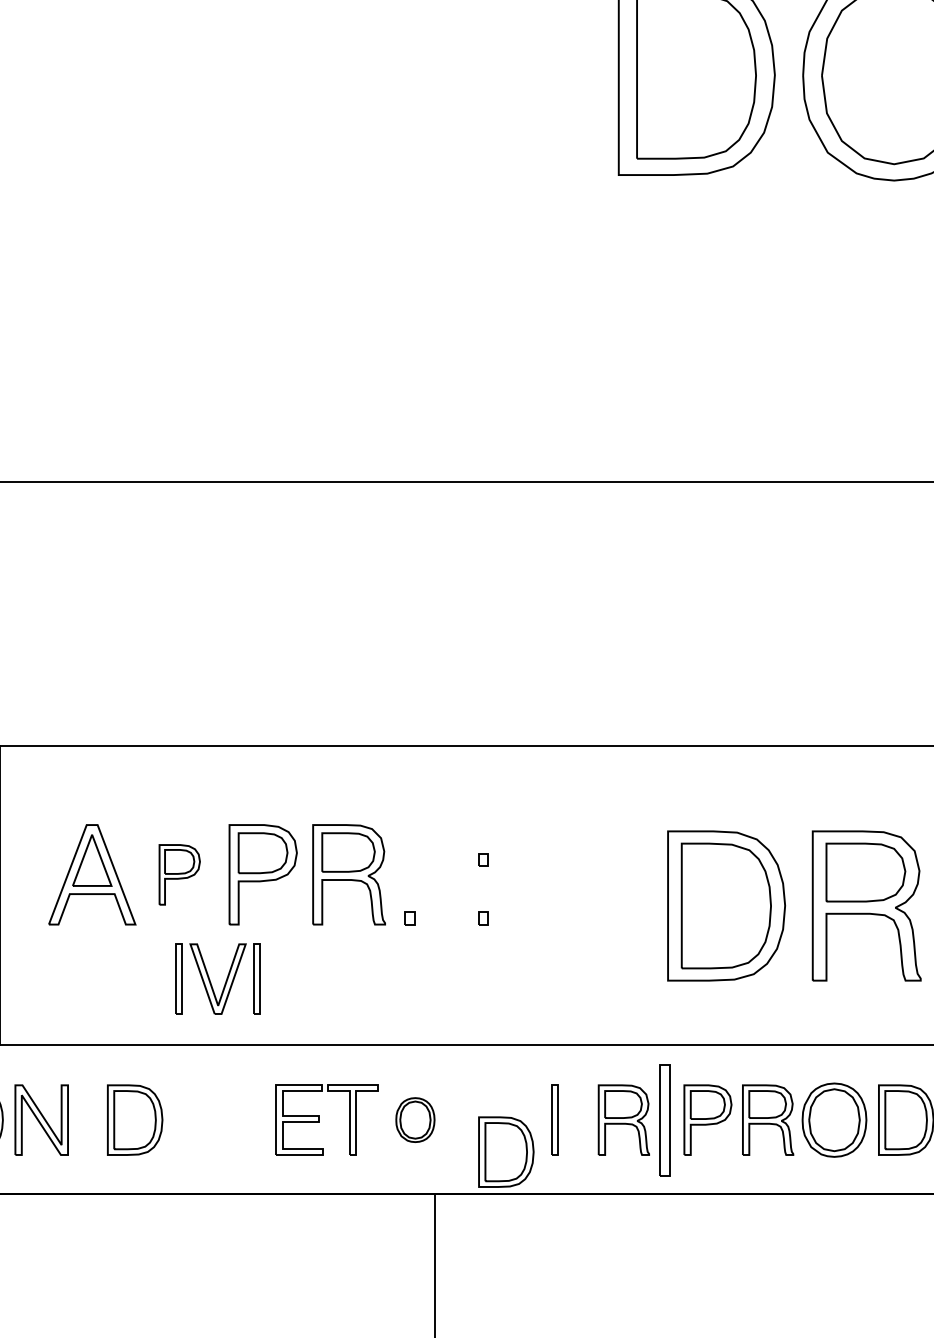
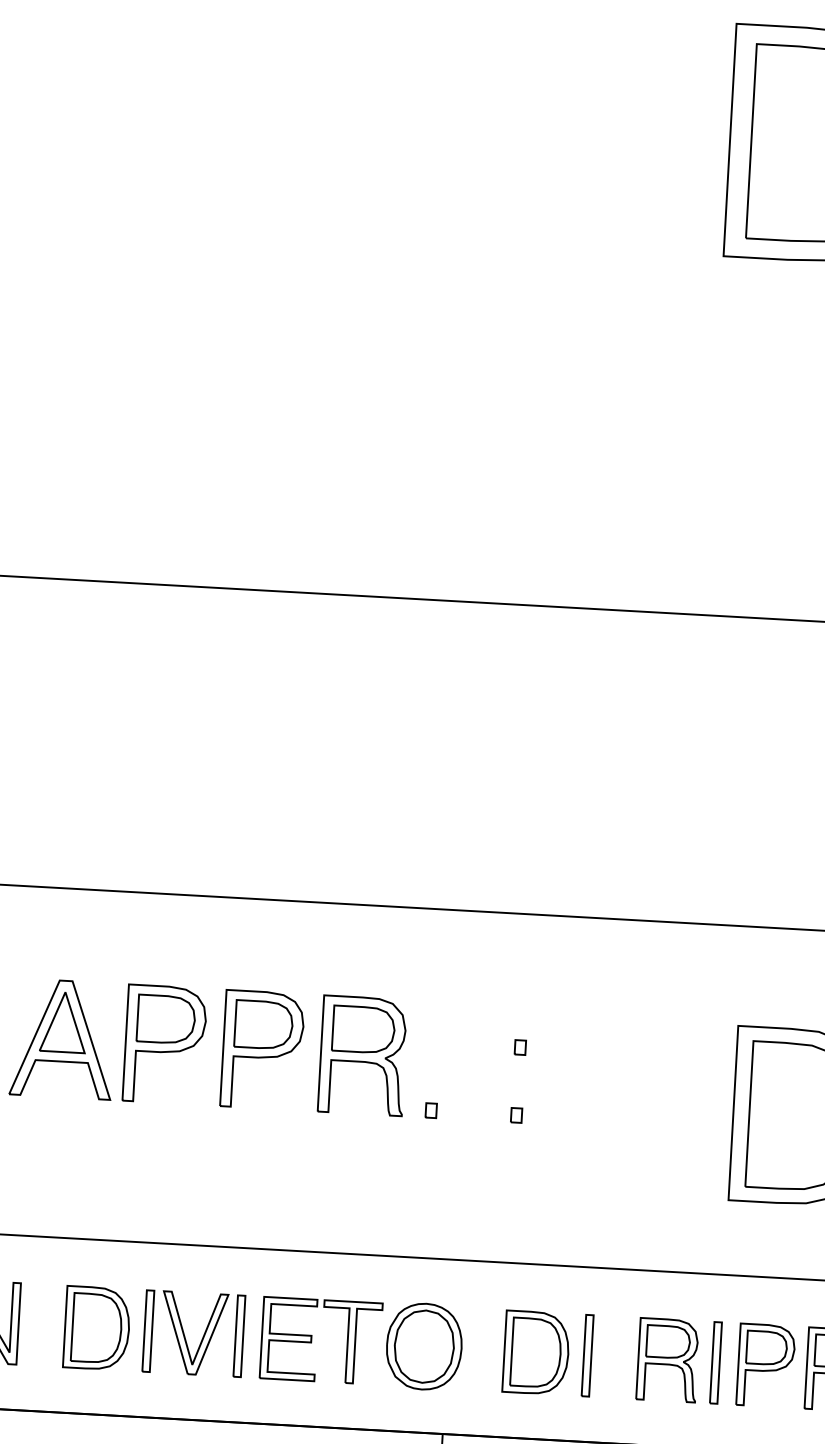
part: (179, 874) -> (164, 1044), size x1.67
part: (210, 979) -> (185, 1333), moved
part: (415, 1119) -> (424, 1345), size x1.67
part: (664, 1119) -> (715, 1362), size x0.62
part: (506, 1151) -> (536, 1352), moved

